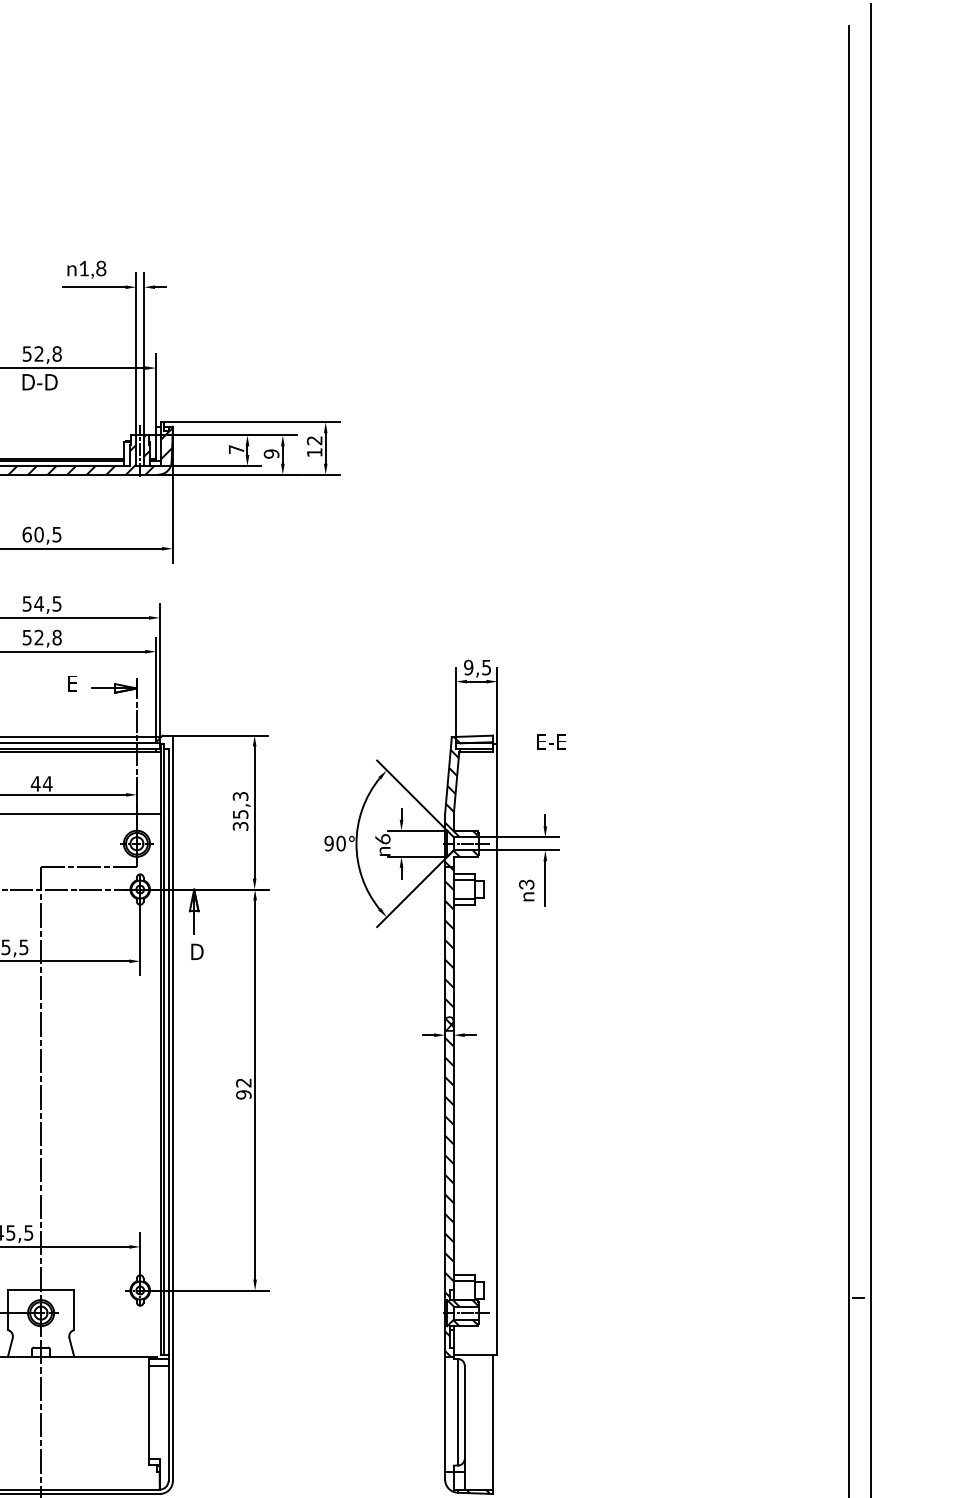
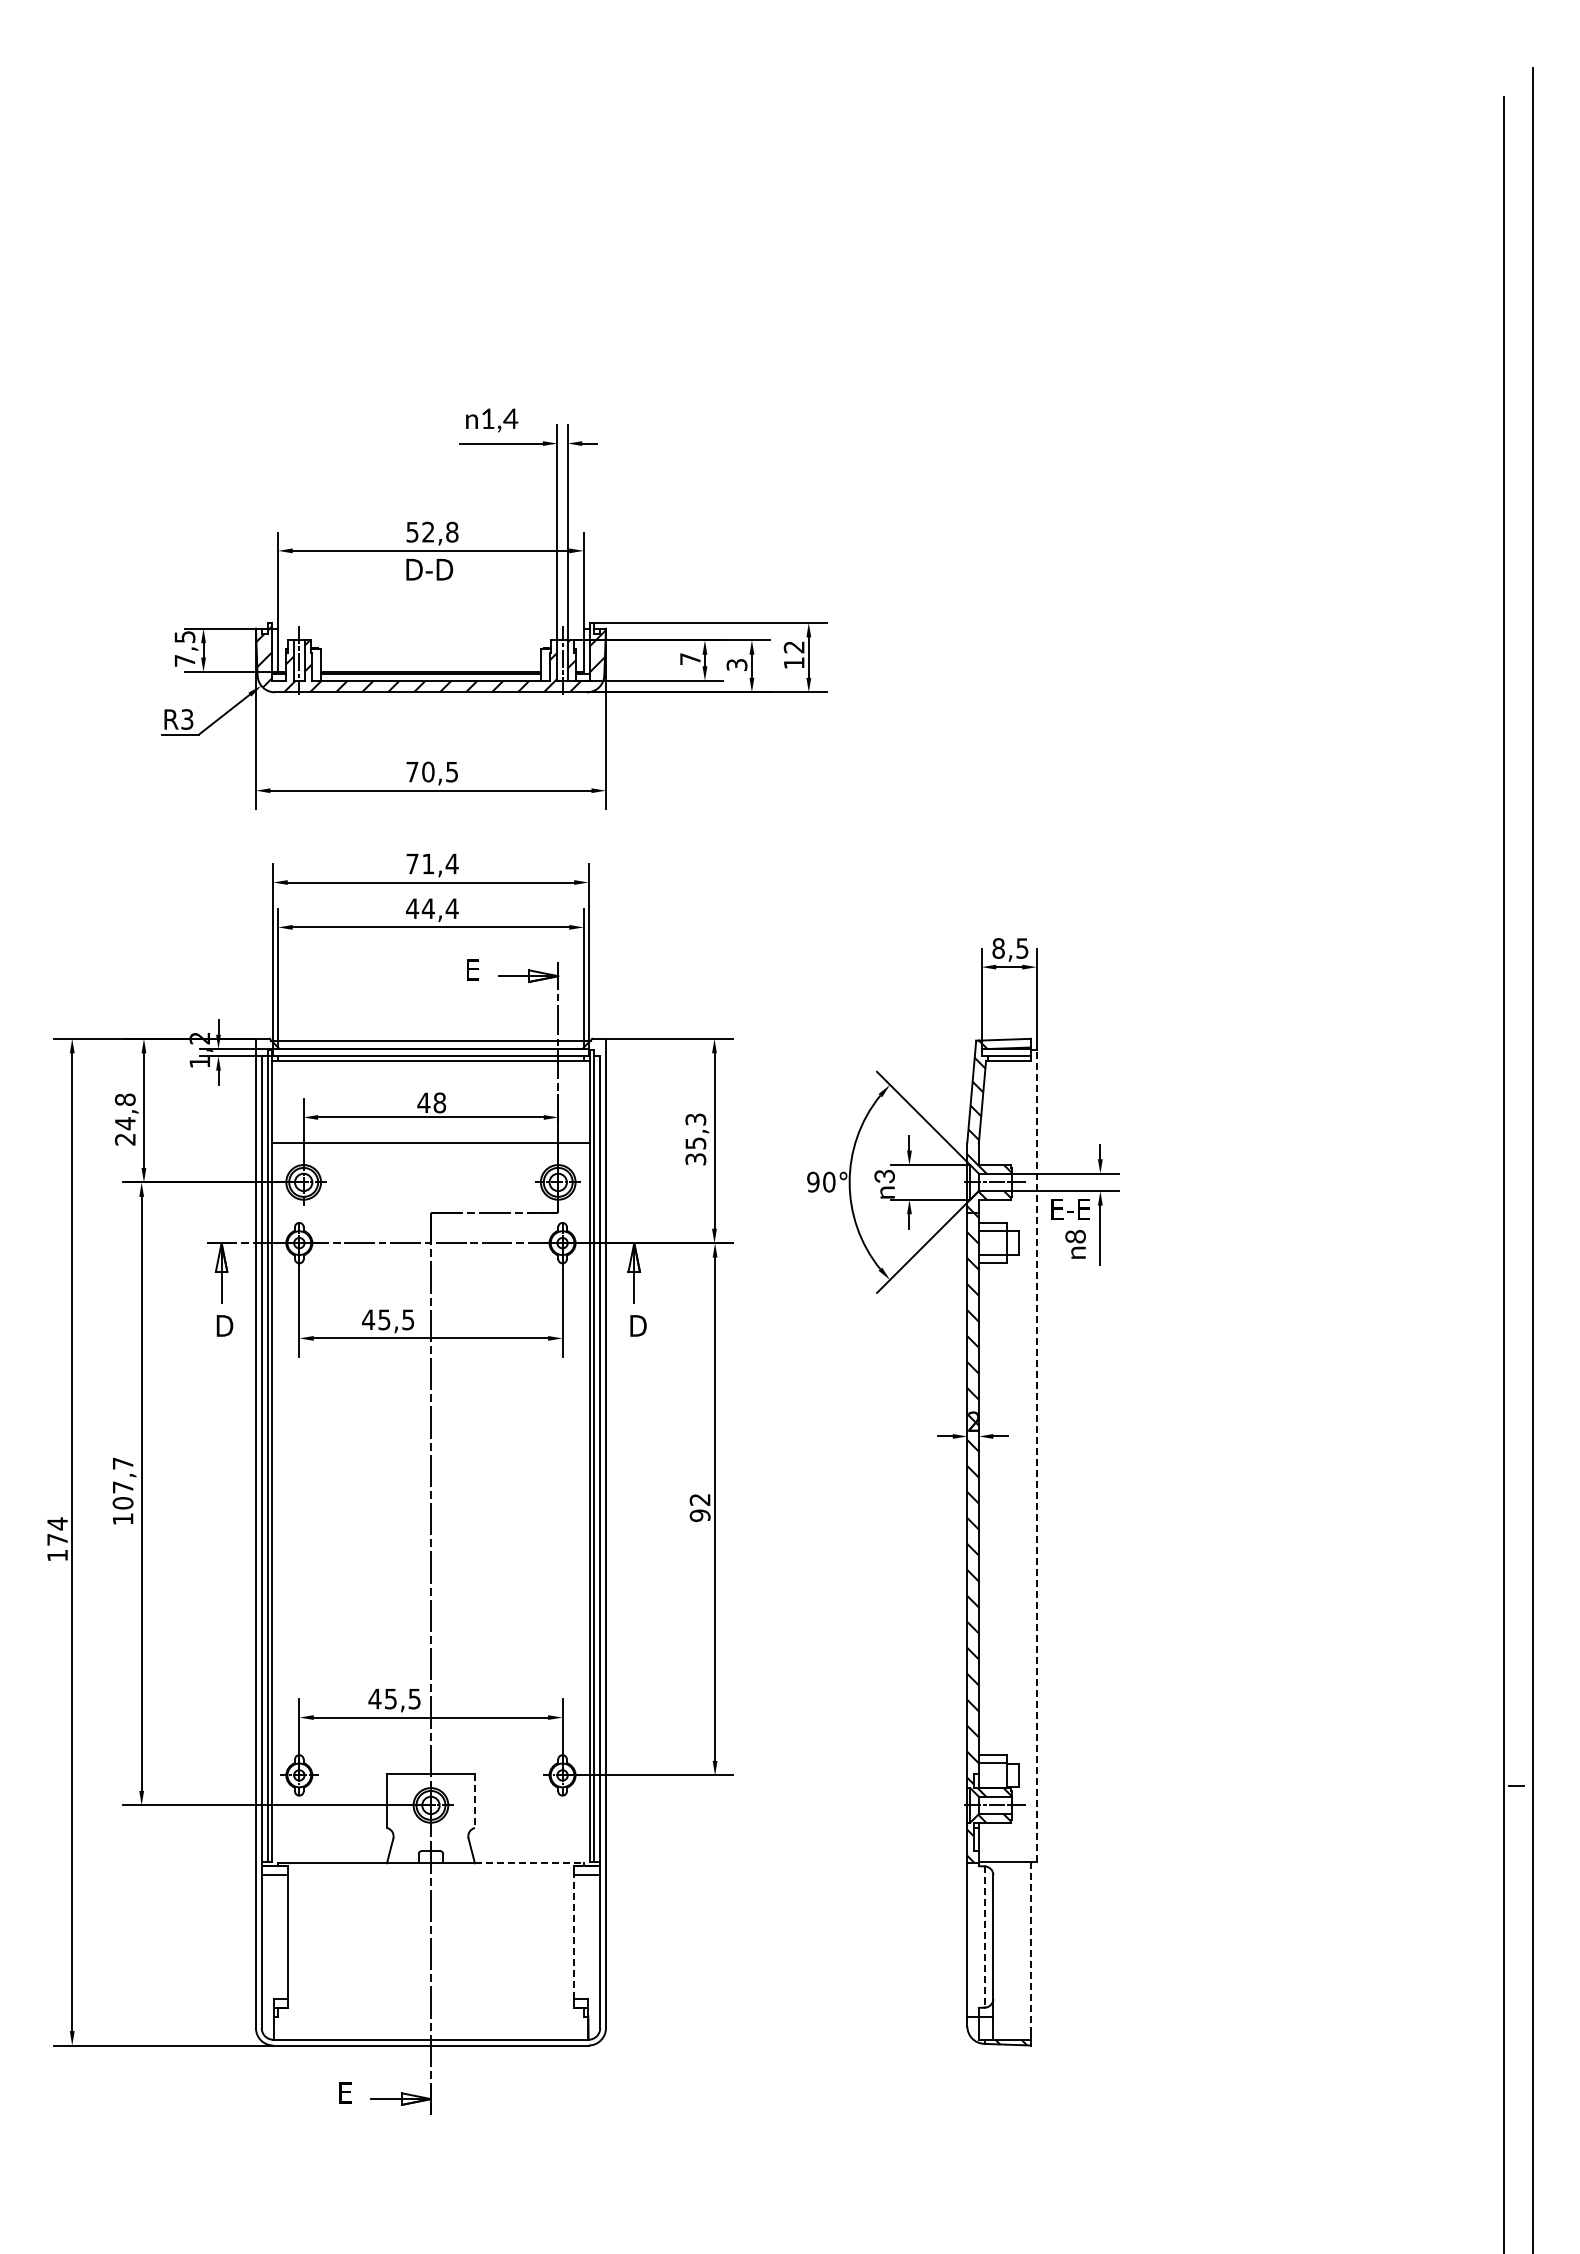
text: (100, 268) -> (510, 418), 1,8 -> 1,4
text: (271, 453) -> (736, 664), 9 -> 3
text: (27, 534) -> (412, 771), 60,5 -> 70,5
text: (42, 603) -> (432, 863), 54,5 -> 71,4
text: (42, 637) -> (432, 908), 52,8 -> 44,4
text: (468, 667) -> (998, 948), 9,5 -> 8,5
text: (551, 742) -> (1070, 1209), moved
text: (47, 783) -> (439, 1102), 44 -> 48
text: (382, 839) -> (884, 1176), 6 -> 3
text: (526, 884) -> (1075, 1236), 3 -> 8
line: (497, 1049) -> (1036, 1455), solid -> dashed
line: (73, 1310) -> (474, 1801), solid -> dashed
line: (115, 1356) -> (529, 1863), solid -> dashed
line: (149, 1412) -> (574, 1937), solid -> dashed
line: (458, 1412) -> (984, 1937), solid -> dashed
line: (492, 1418) -> (1030, 1945), solid -> dashed

